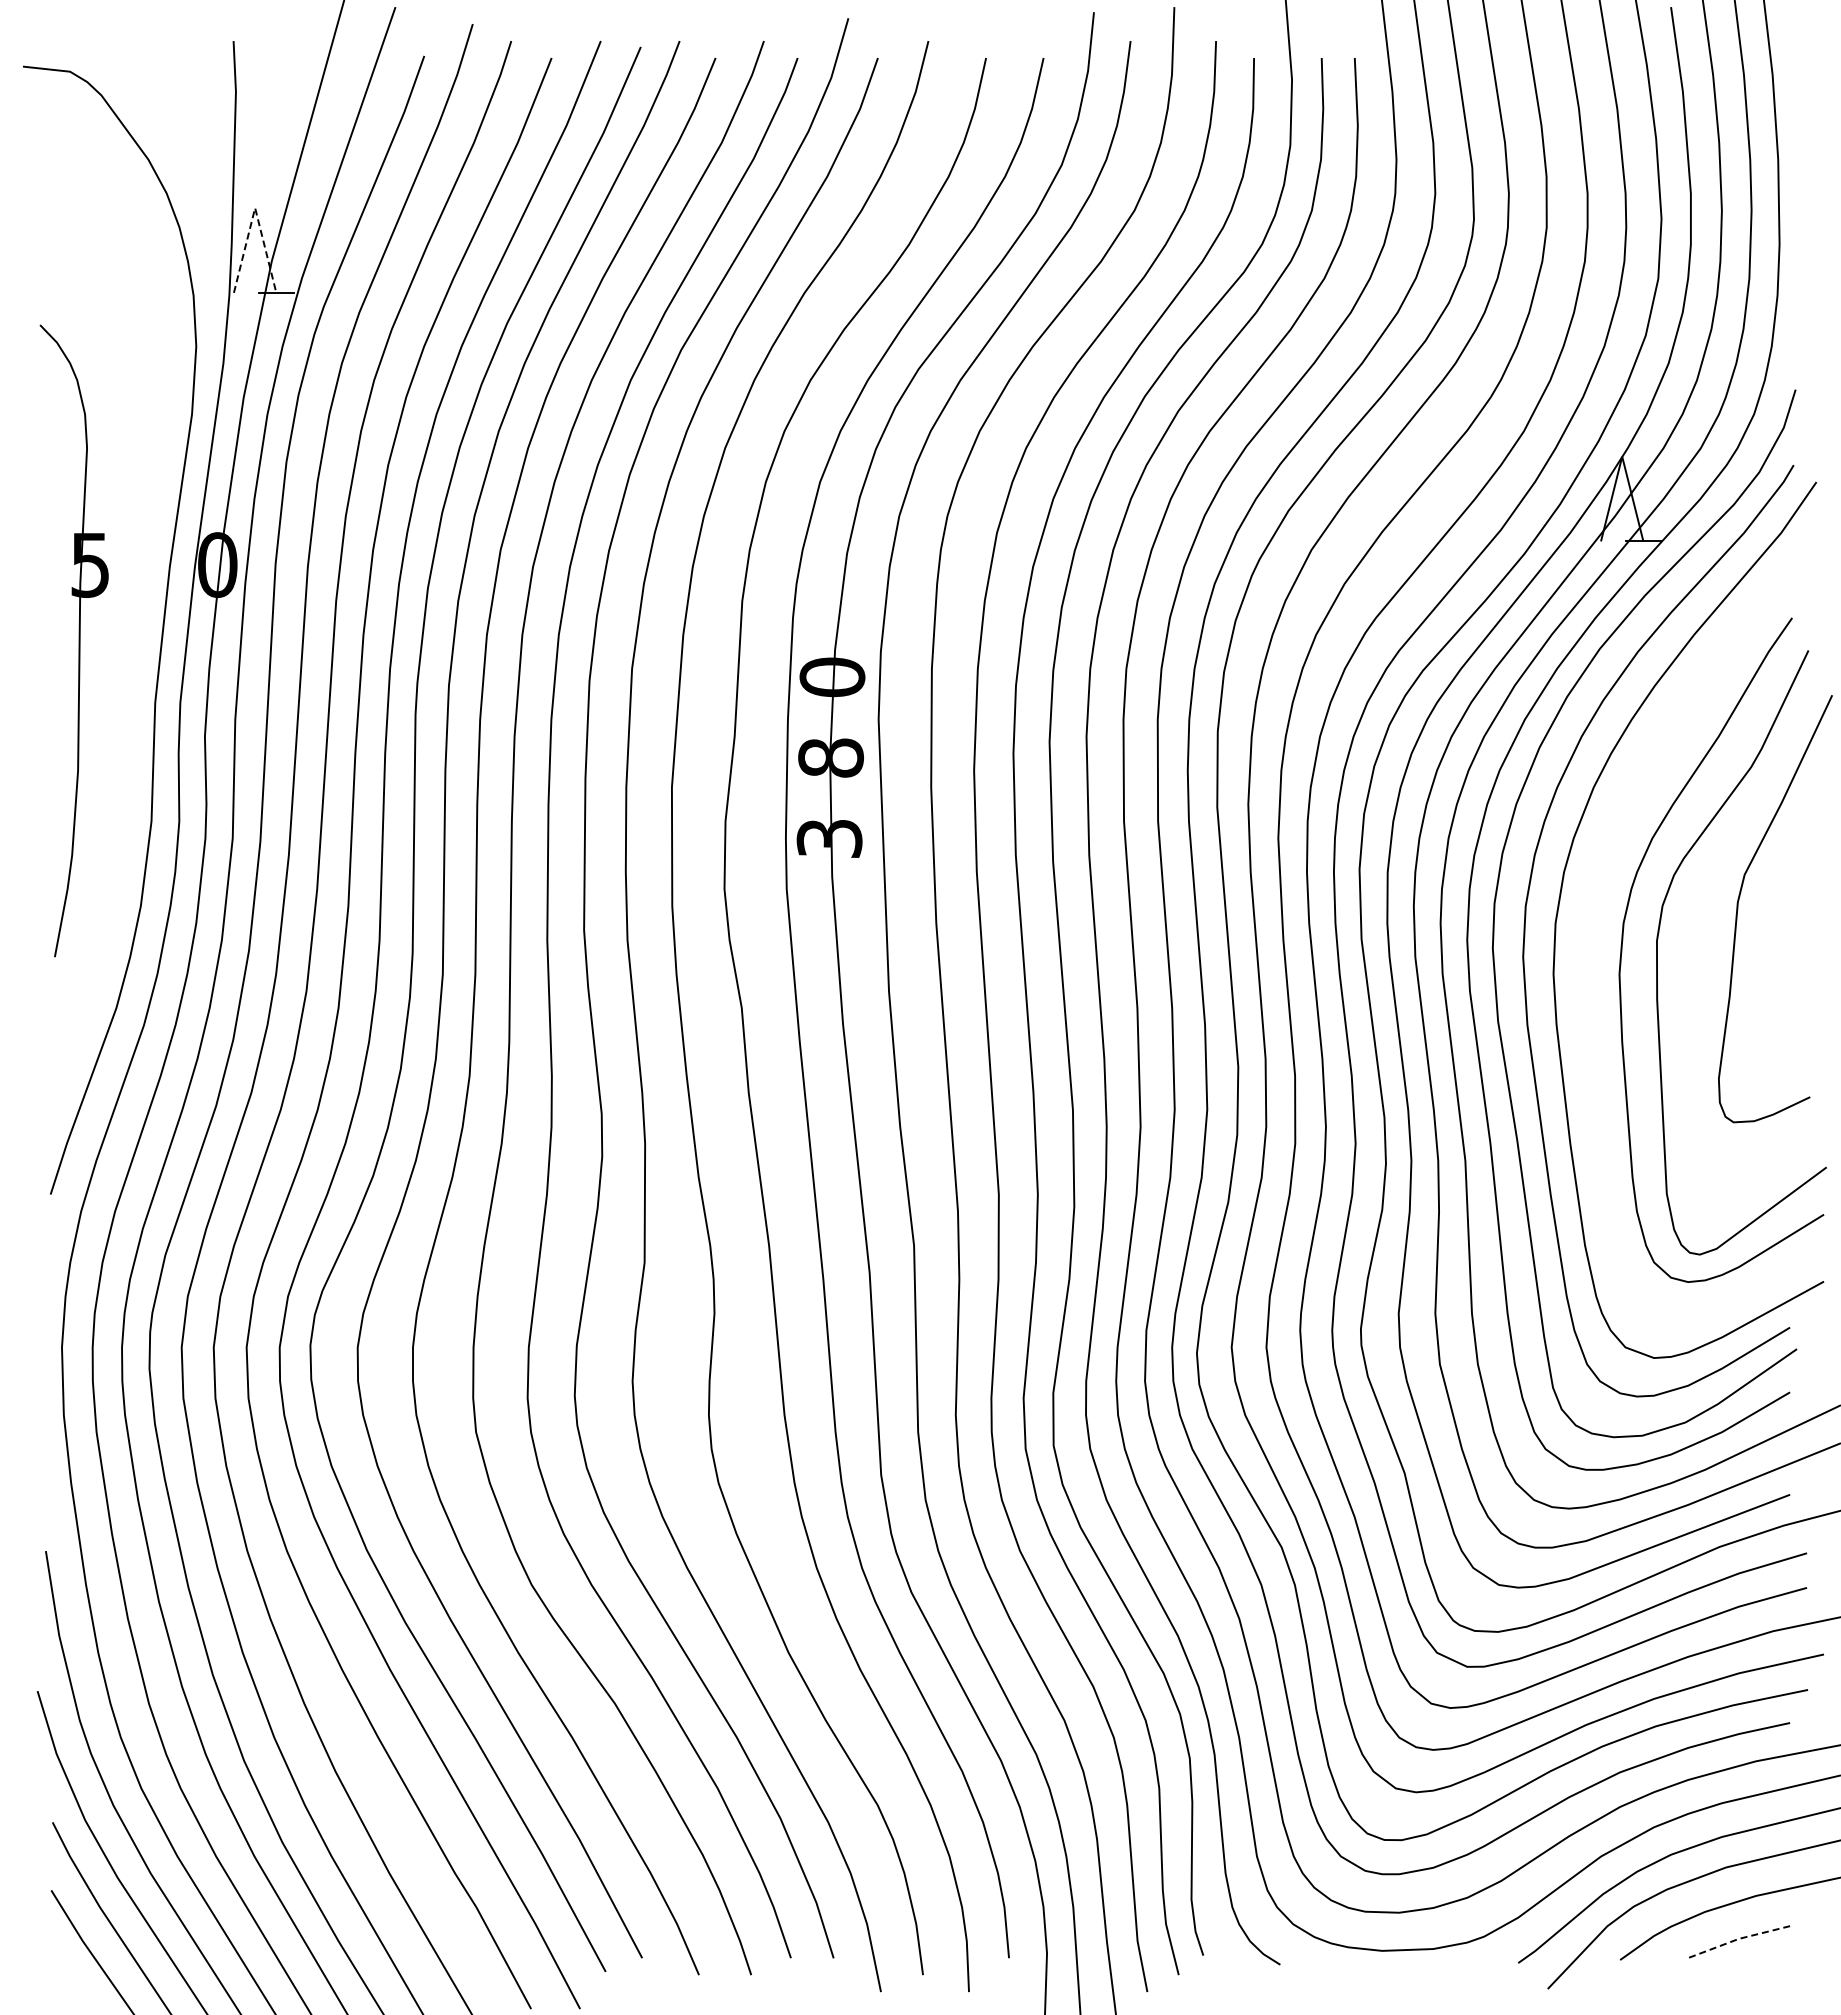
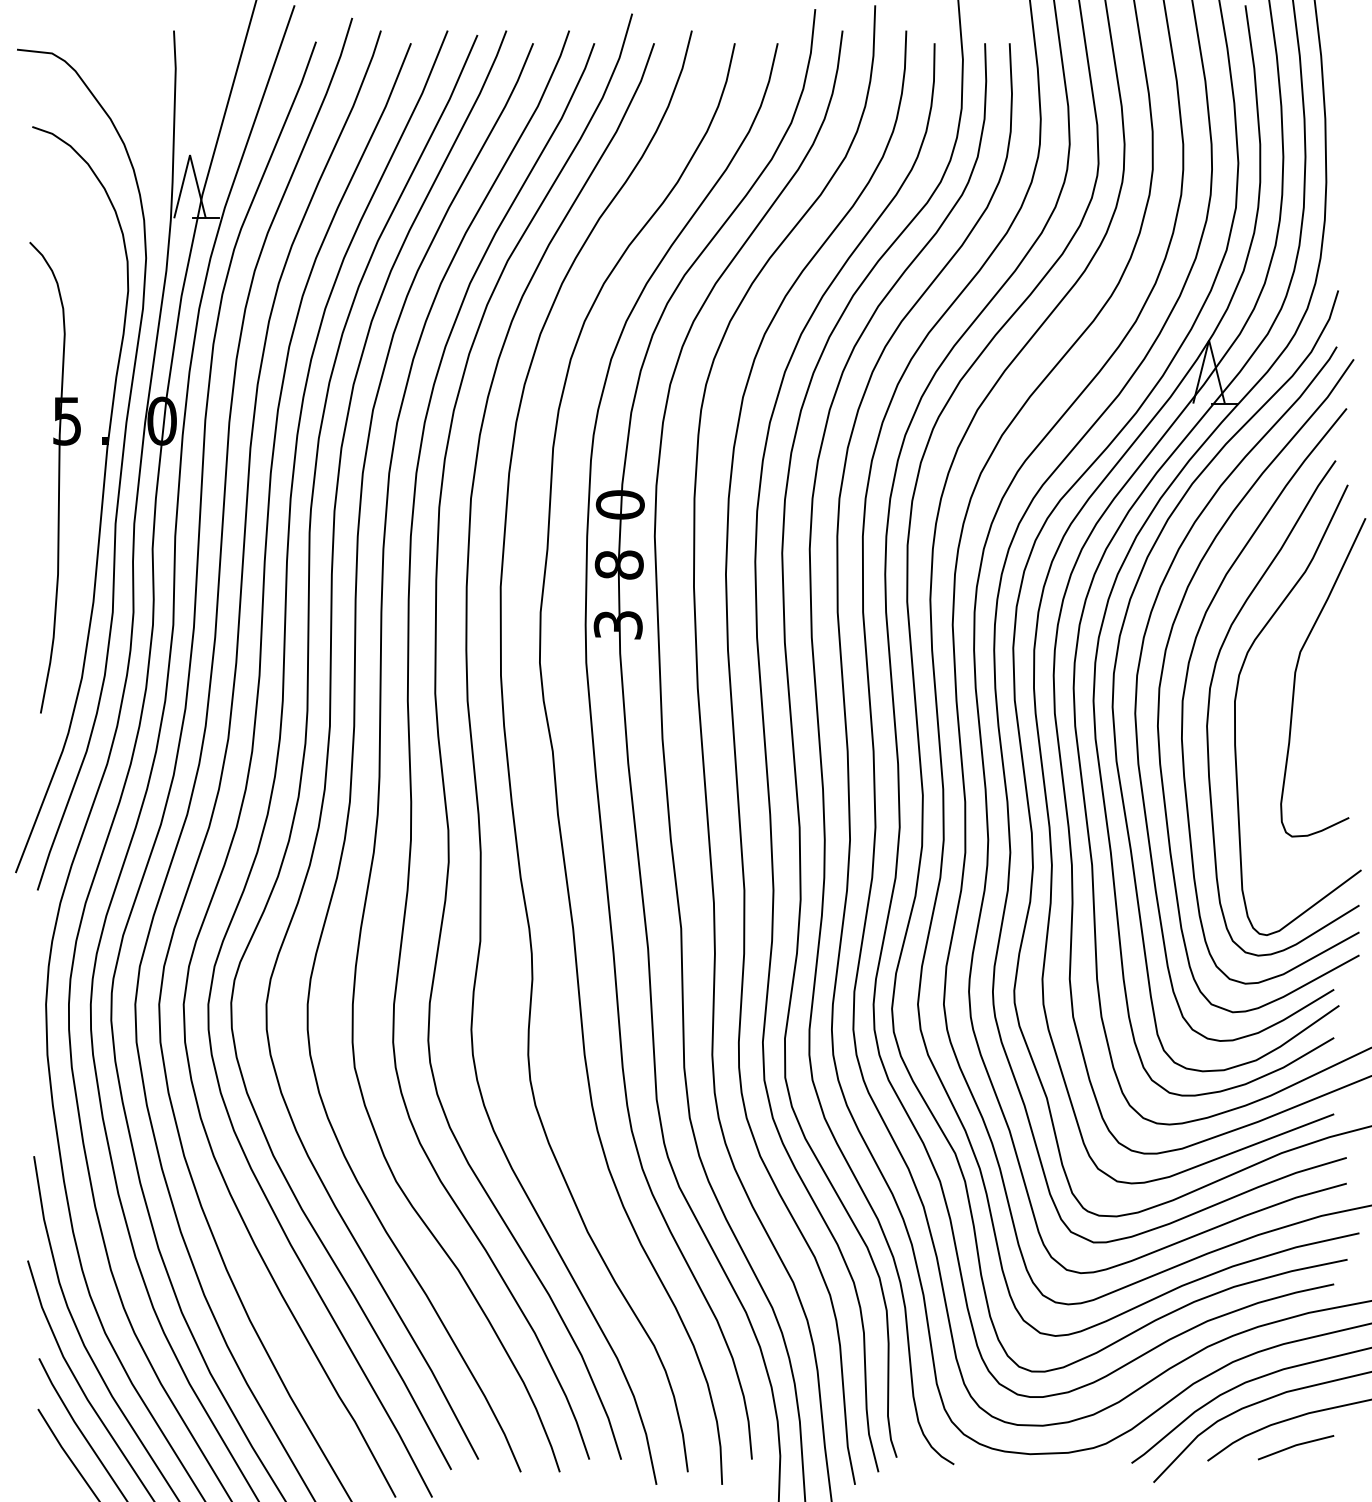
line: (255, 208) -> (190, 155), dashed -> solid
part: (136, 672) -> (101, 501), added
curve: (1591, 919) -> (1186, 685), added
line: (1738, 1939) -> (1295, 1445), dashed -> solid

